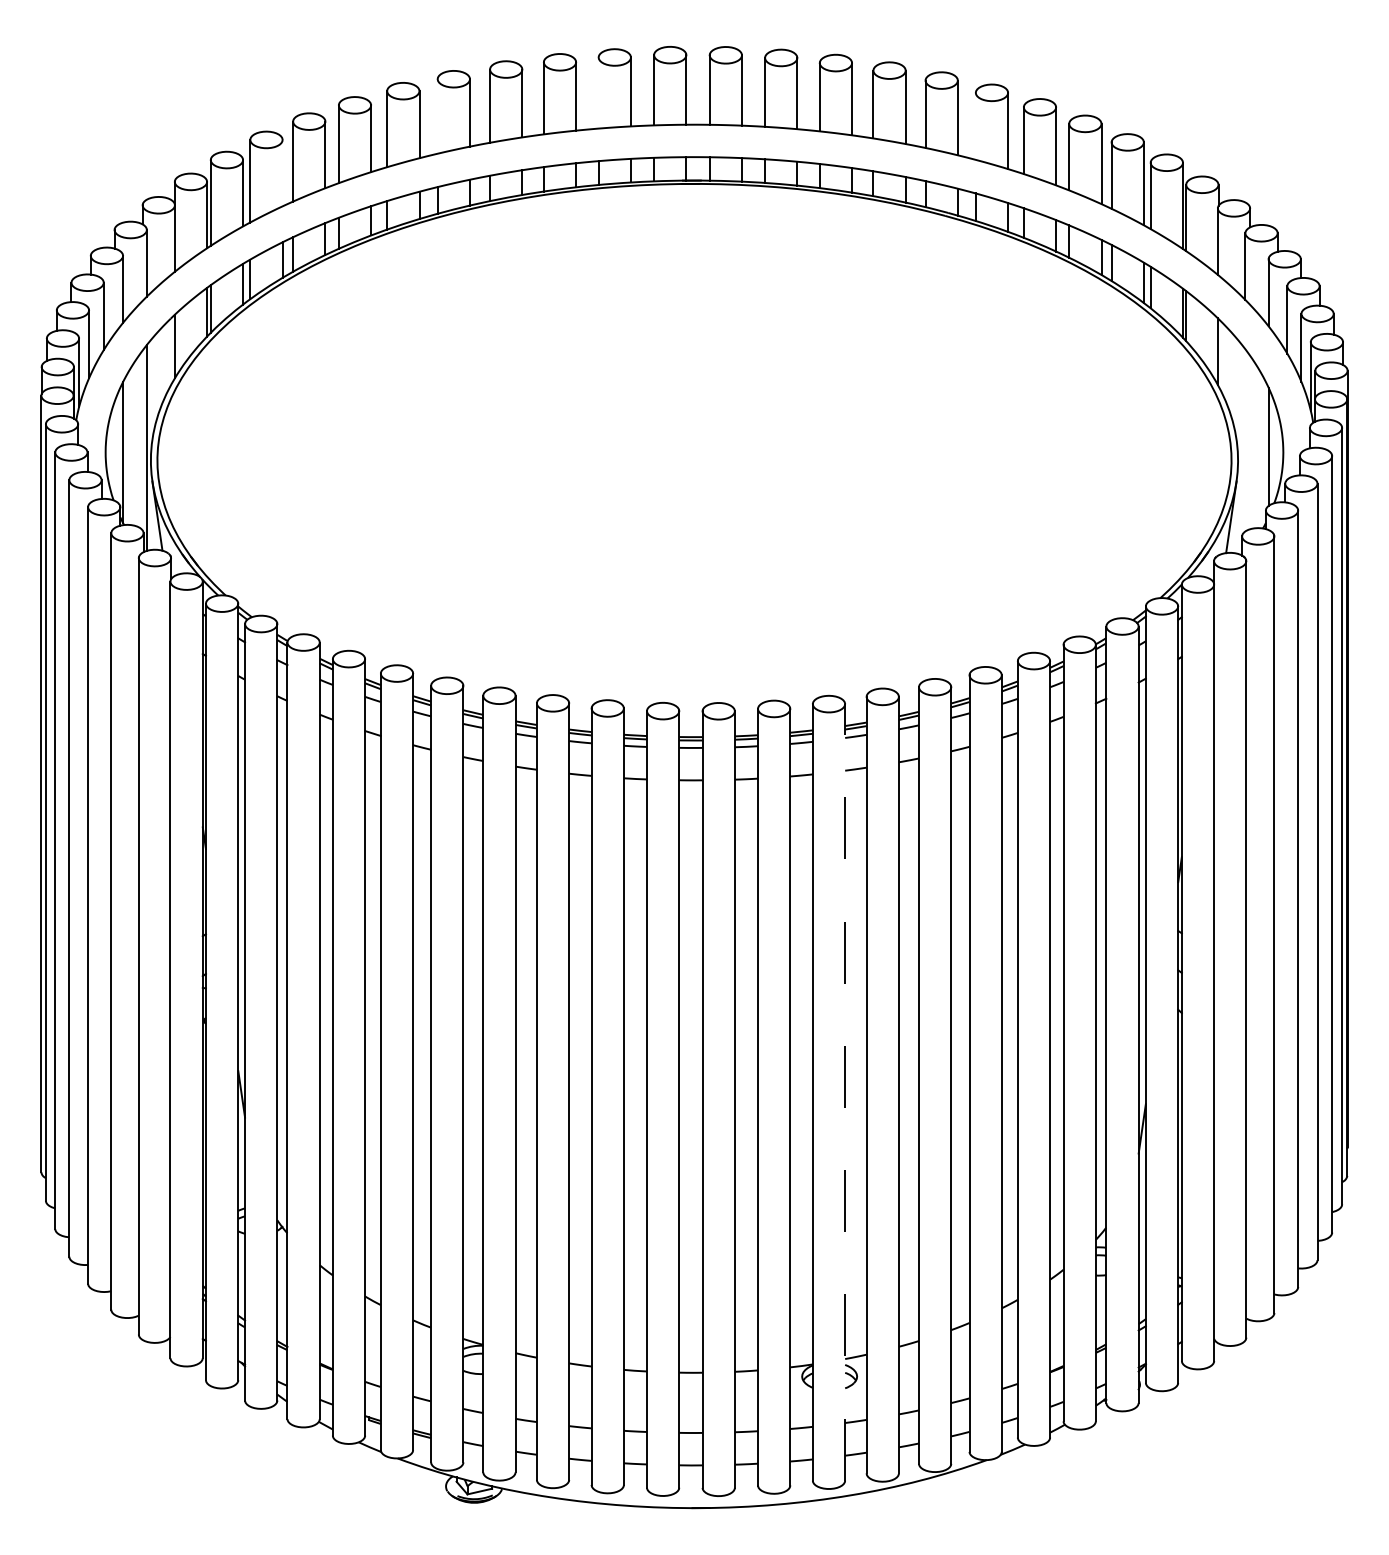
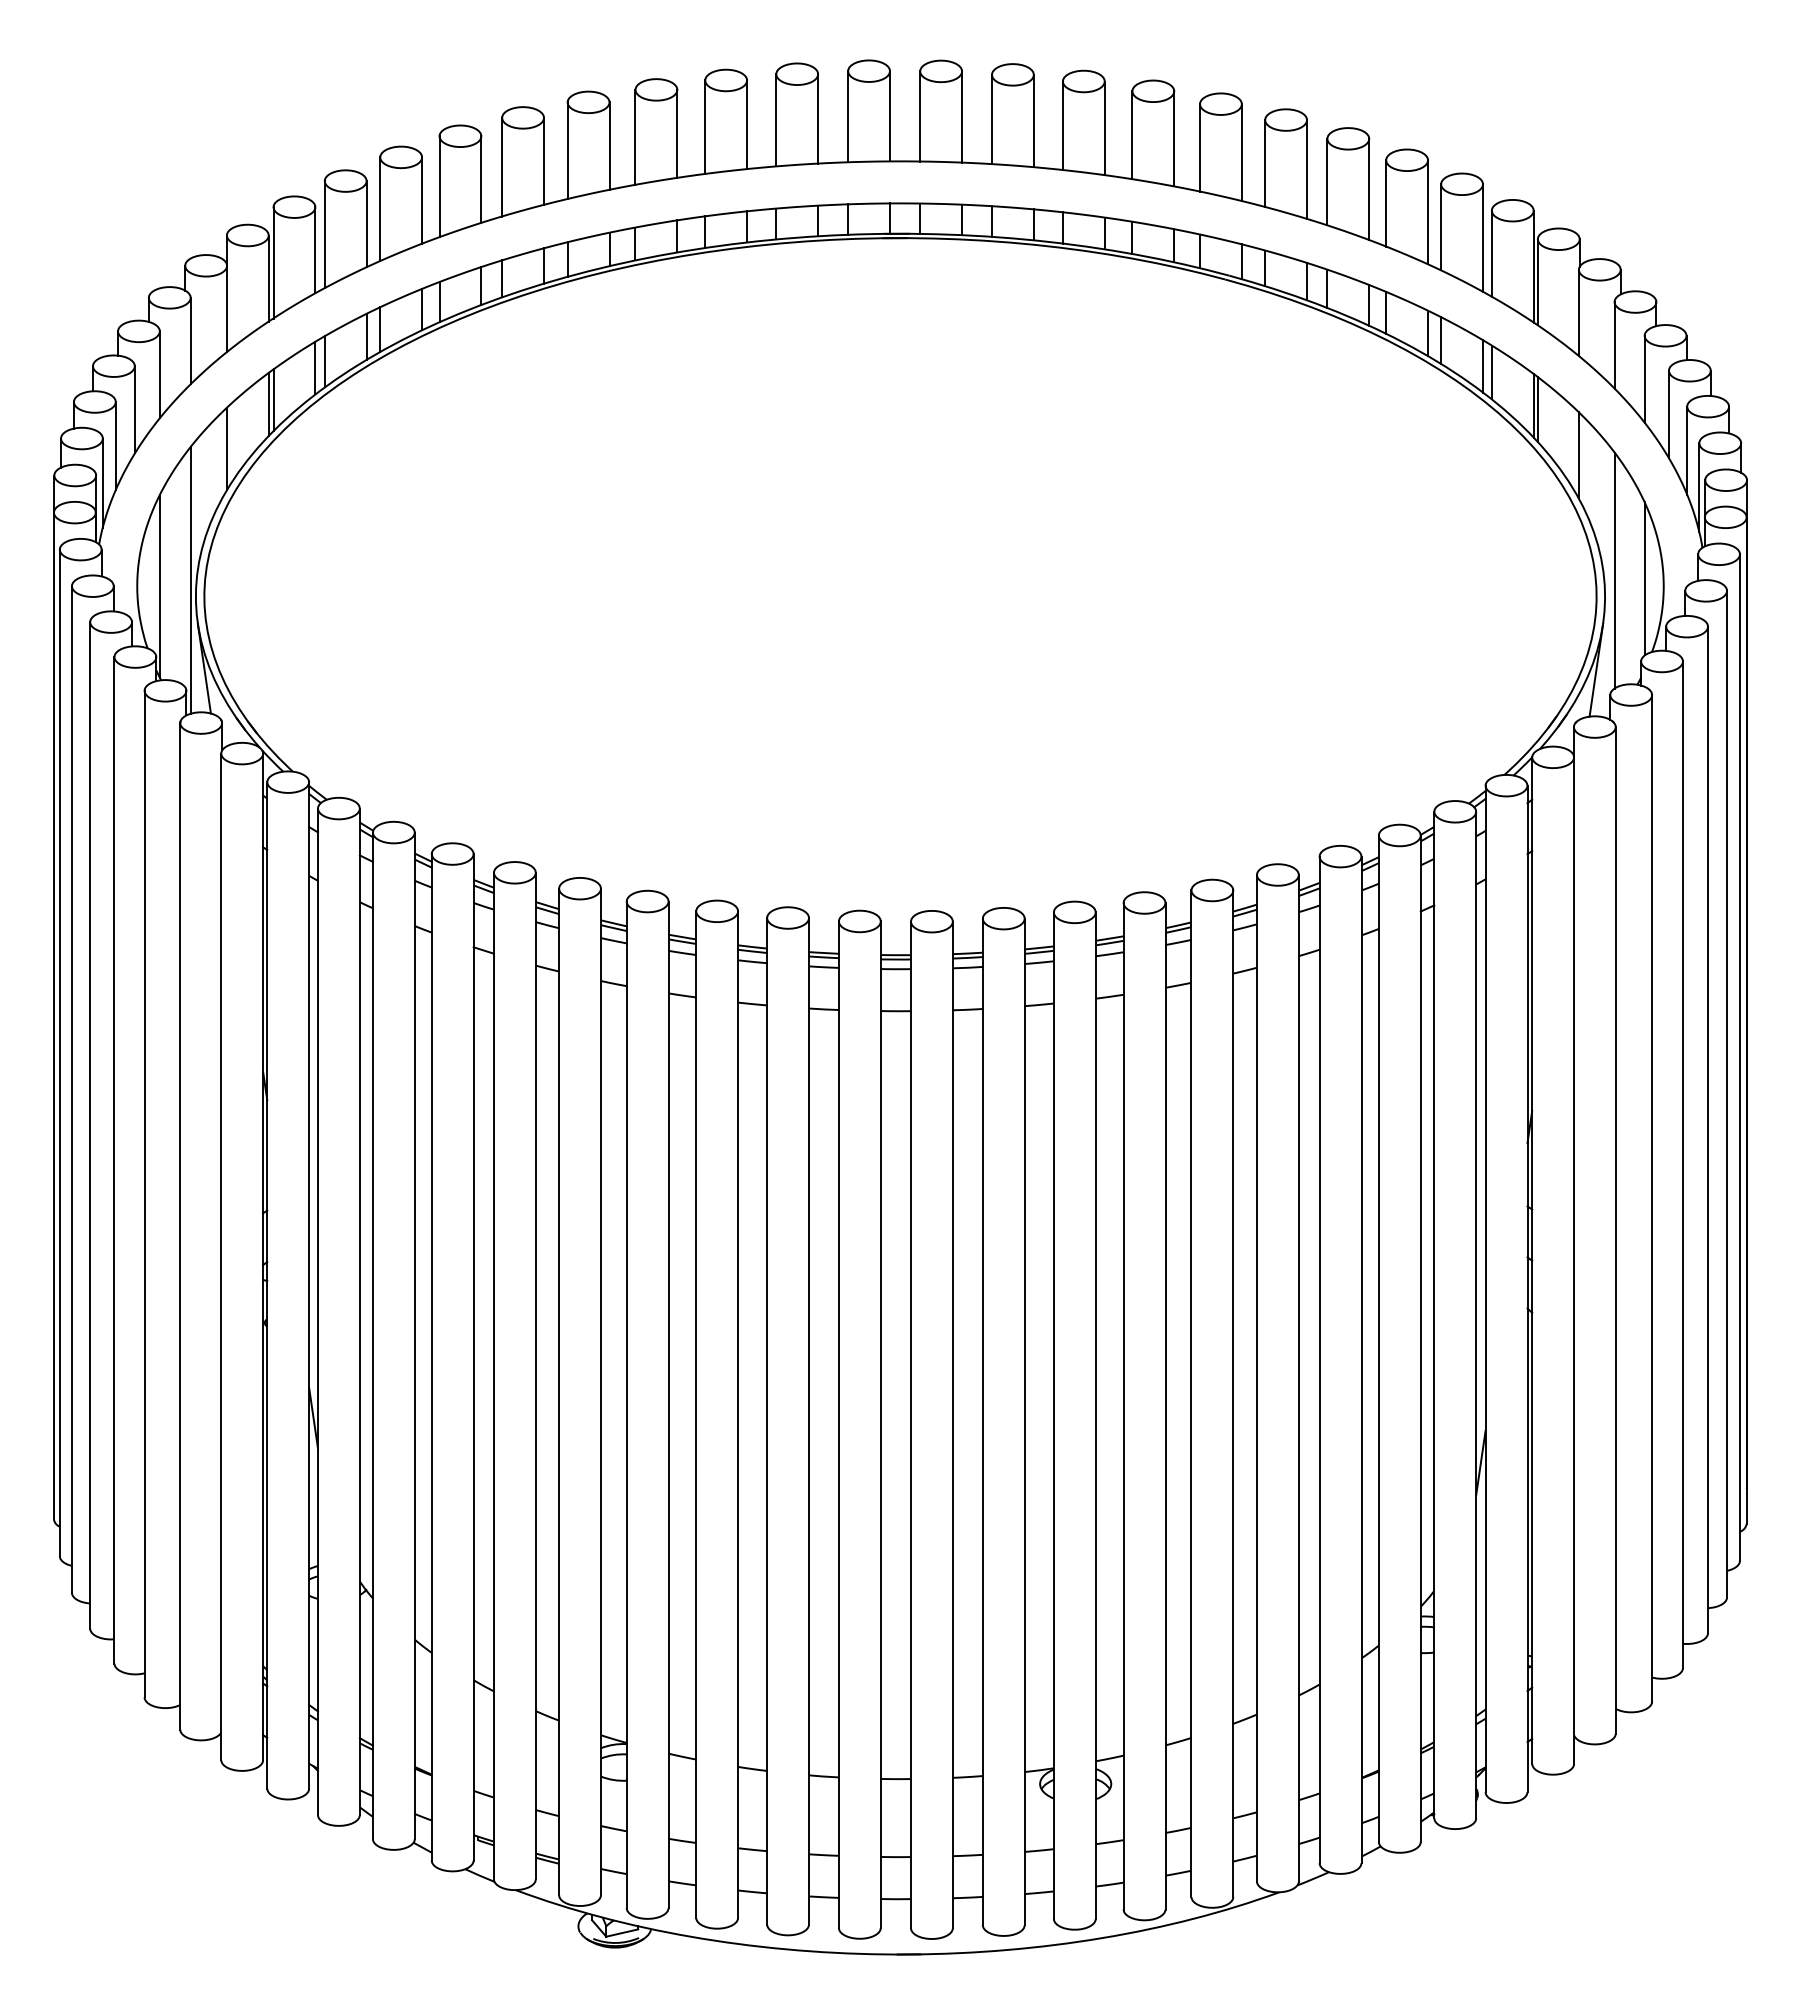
line: (598, 93) -> (776, 120), added
line: (437, 116) -> (567, 150), added
line: (976, 126) -> (1265, 163), added
line: (282, 173) -> (366, 224), added
line: (1245, 440) -> (1614, 570), added
line: (844, 1092) -> (1095, 1415), dashed -> solid

